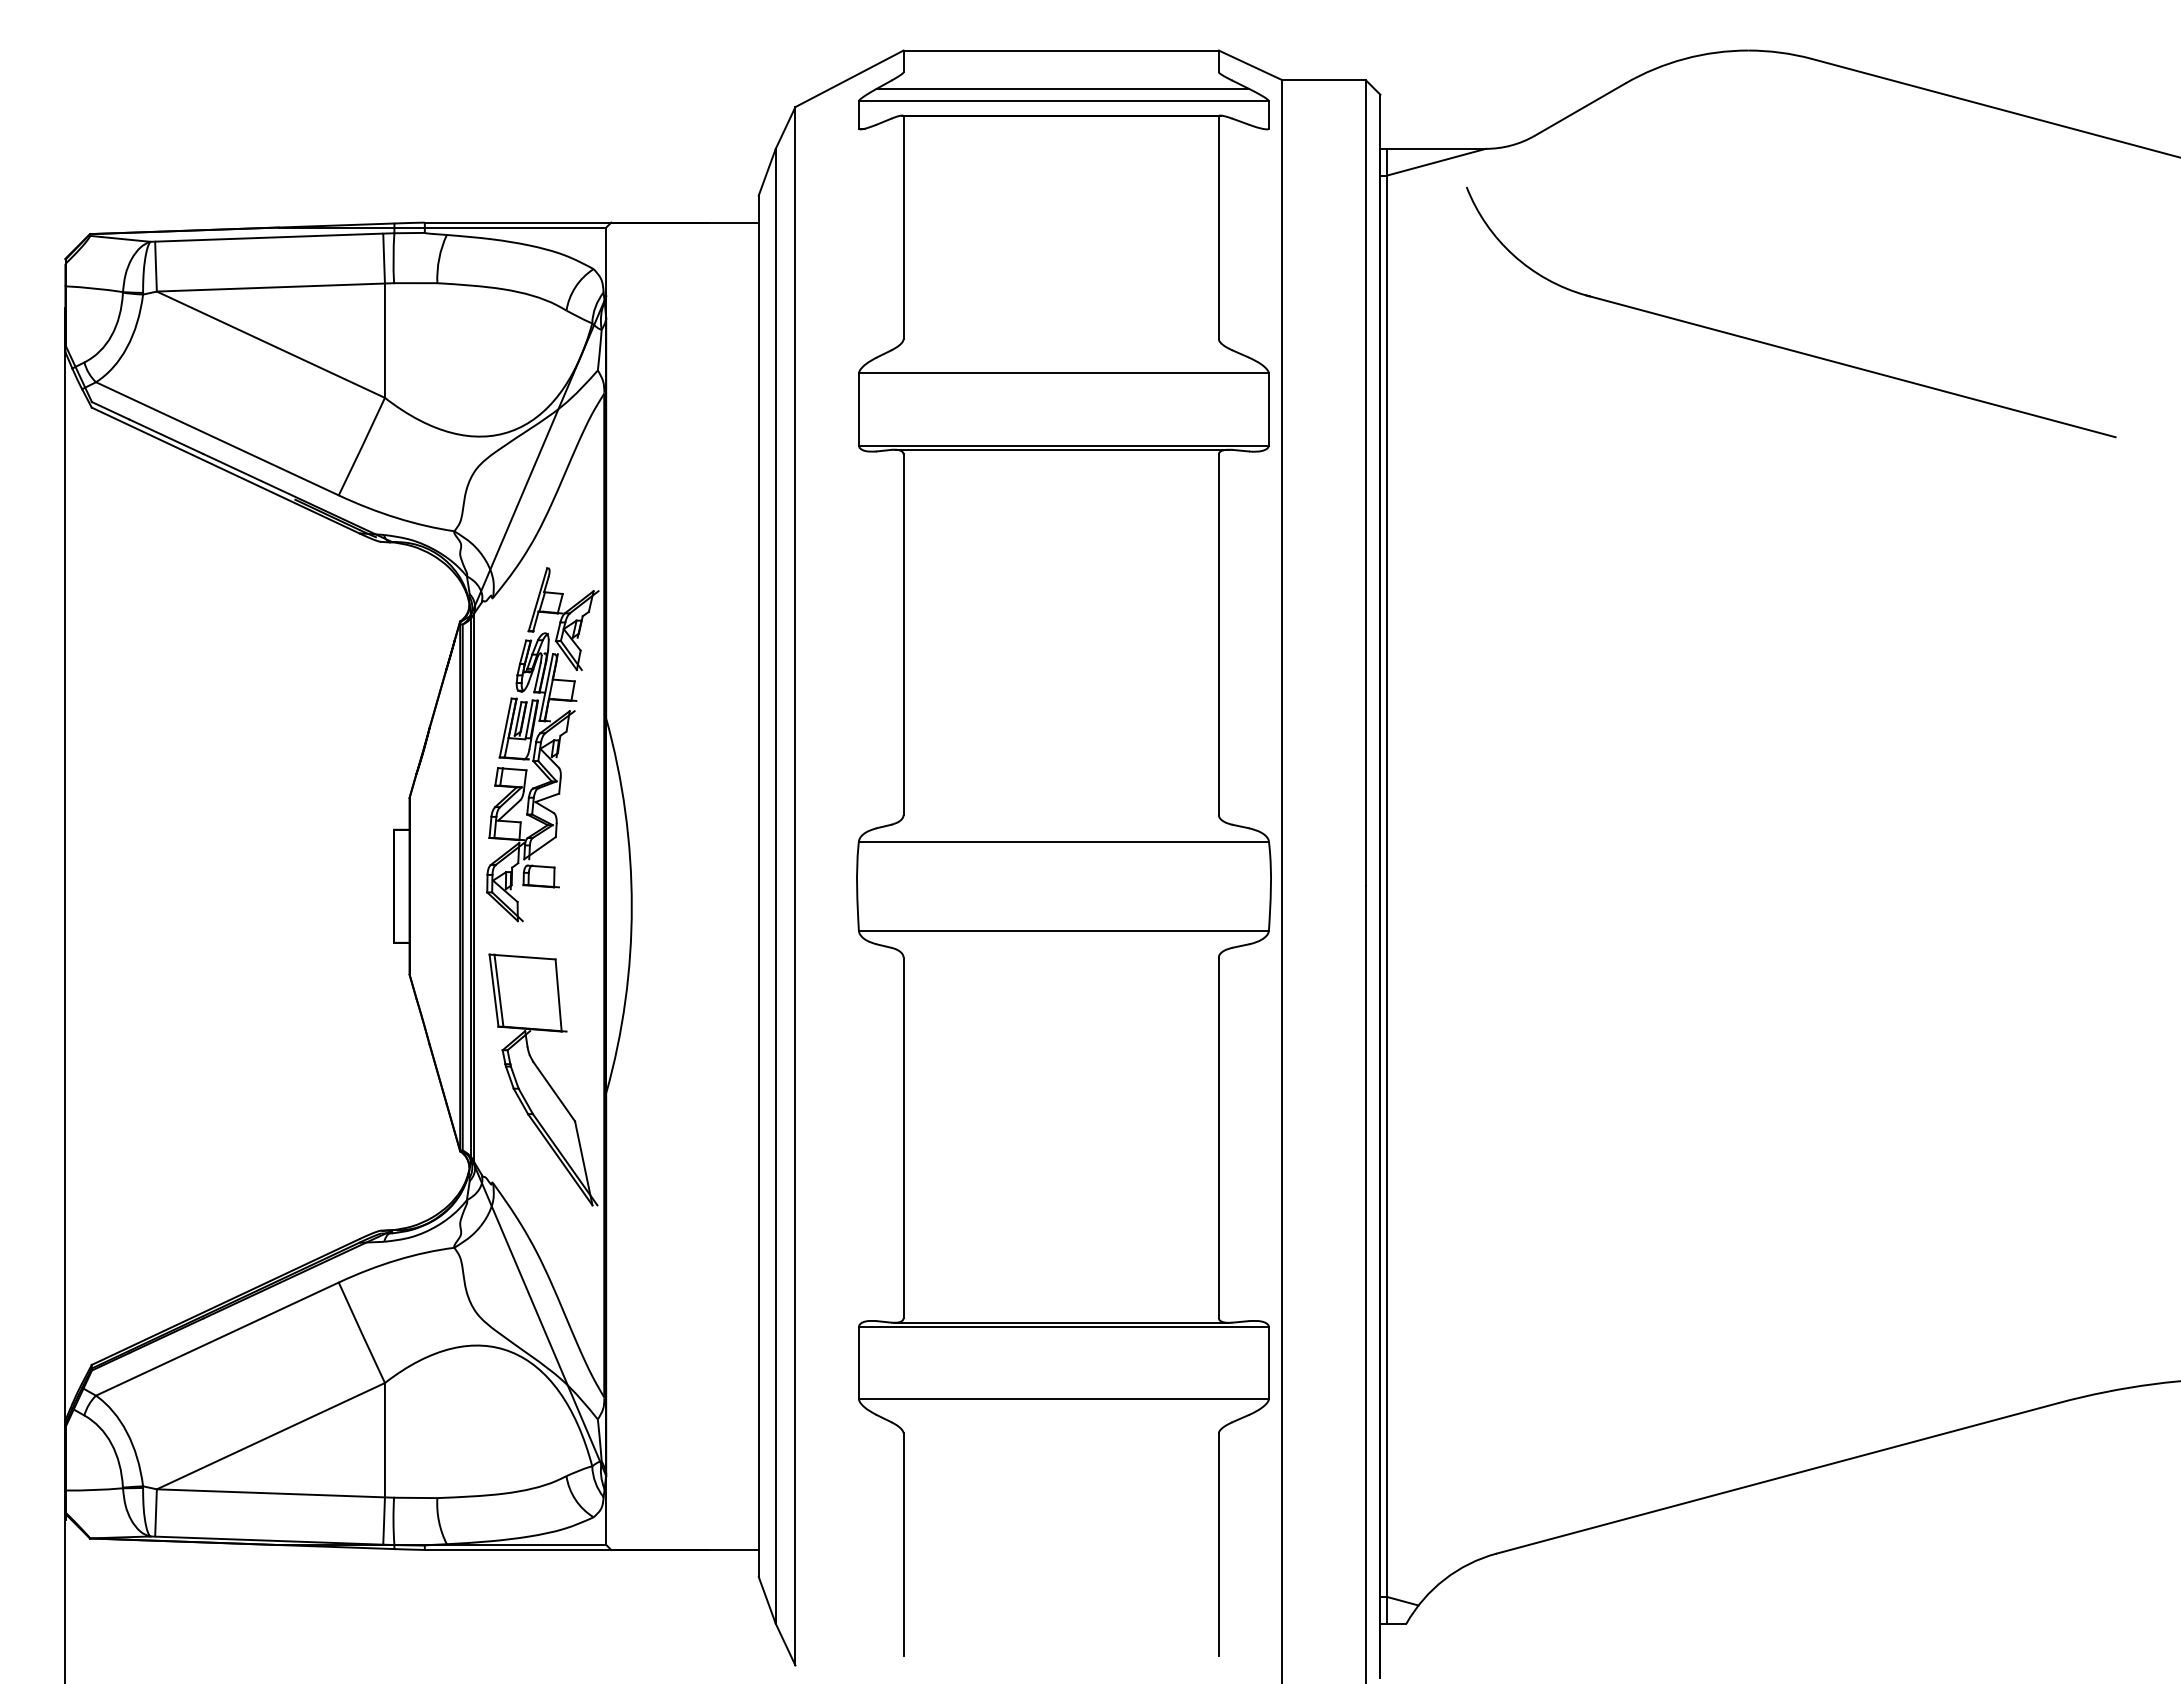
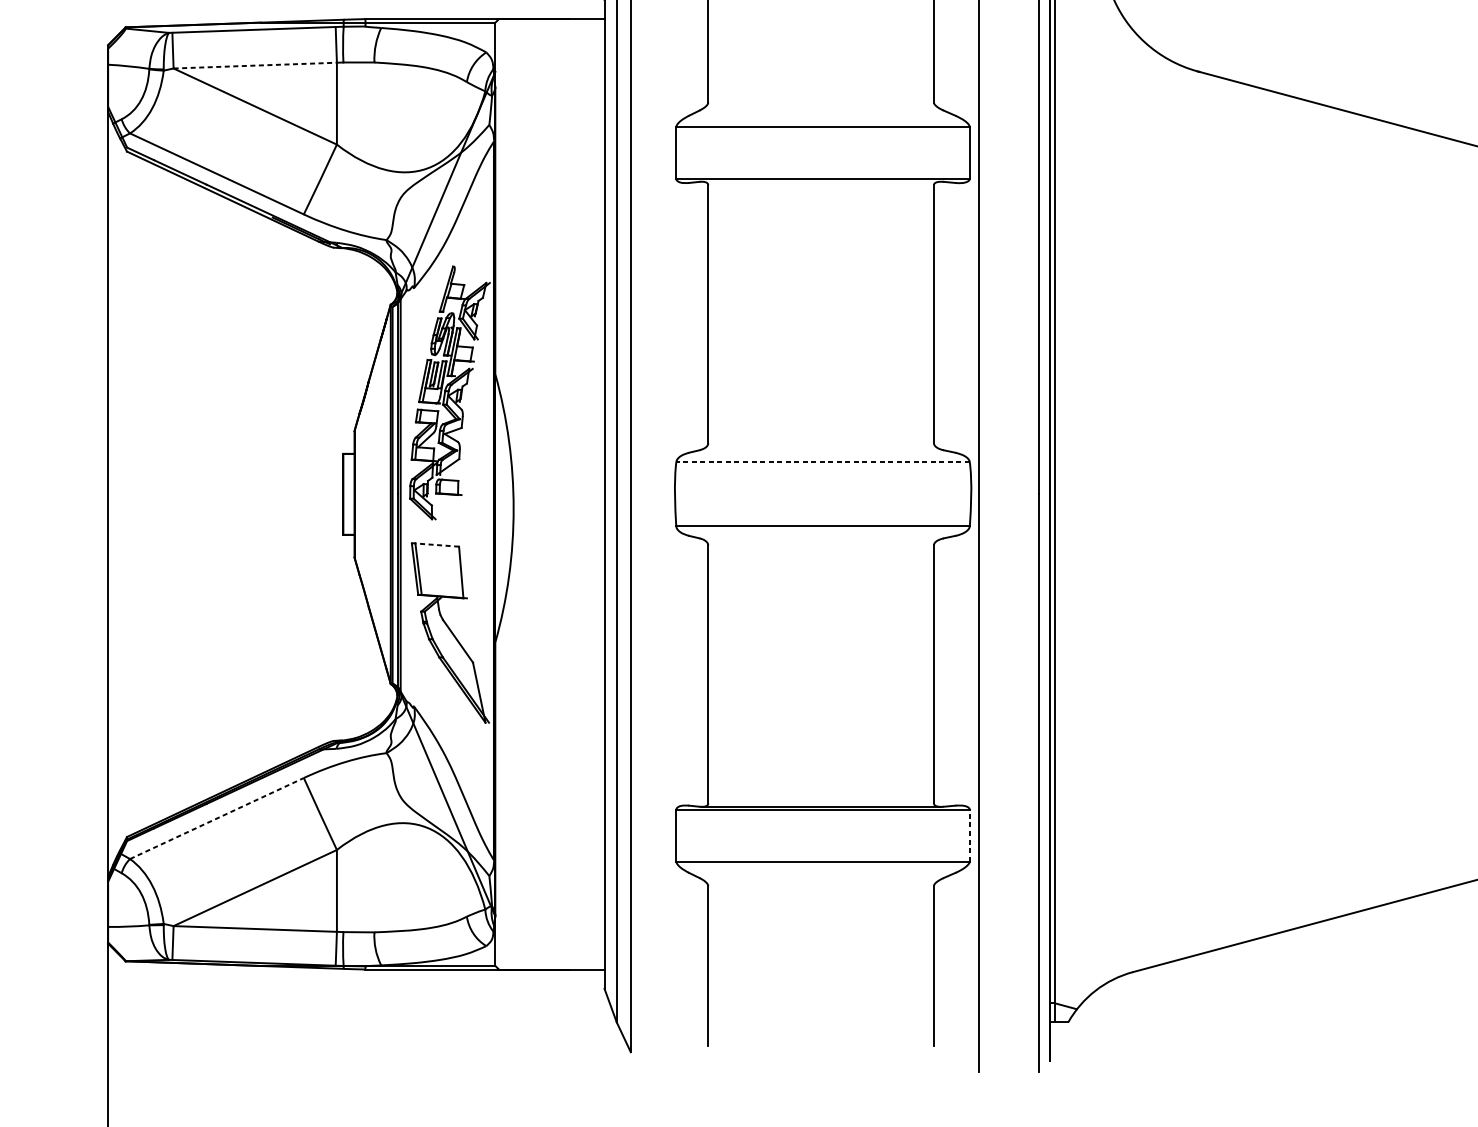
line: (271, 287) -> (255, 65), solid -> dashed
line: (1061, 449) -> (821, 181), removed
line: (1063, 841) -> (822, 462), solid -> dashed
line: (522, 956) -> (435, 544), solid -> dashed
line: (217, 1339) -> (217, 818), solid -> dashed
line: (1268, 1362) -> (969, 835), solid -> dashed

